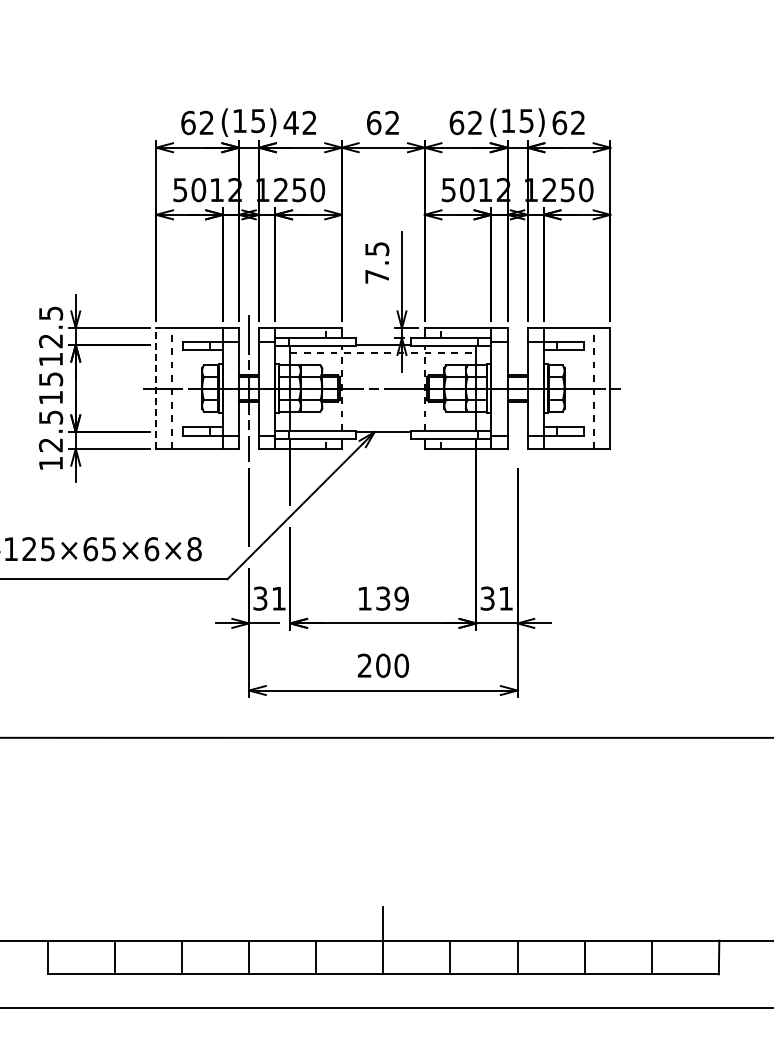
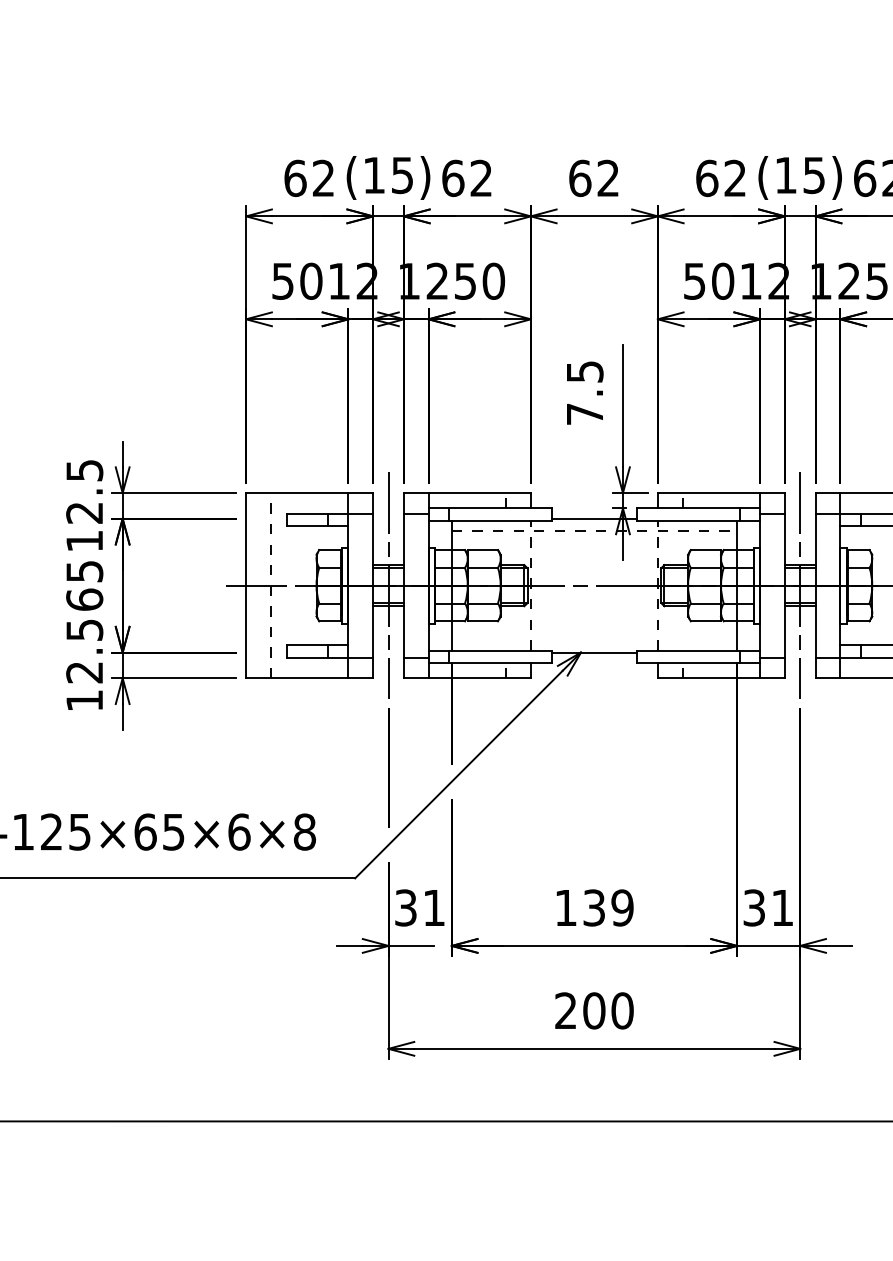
text: (290, 122) -> (452, 177), 42 -> 62
line: (156, 388) -> (246, 585), dashed -> solid
line: (517, 388) -> (800, 585), added
text: (50, 397) -> (83, 599), 15 -> 65

